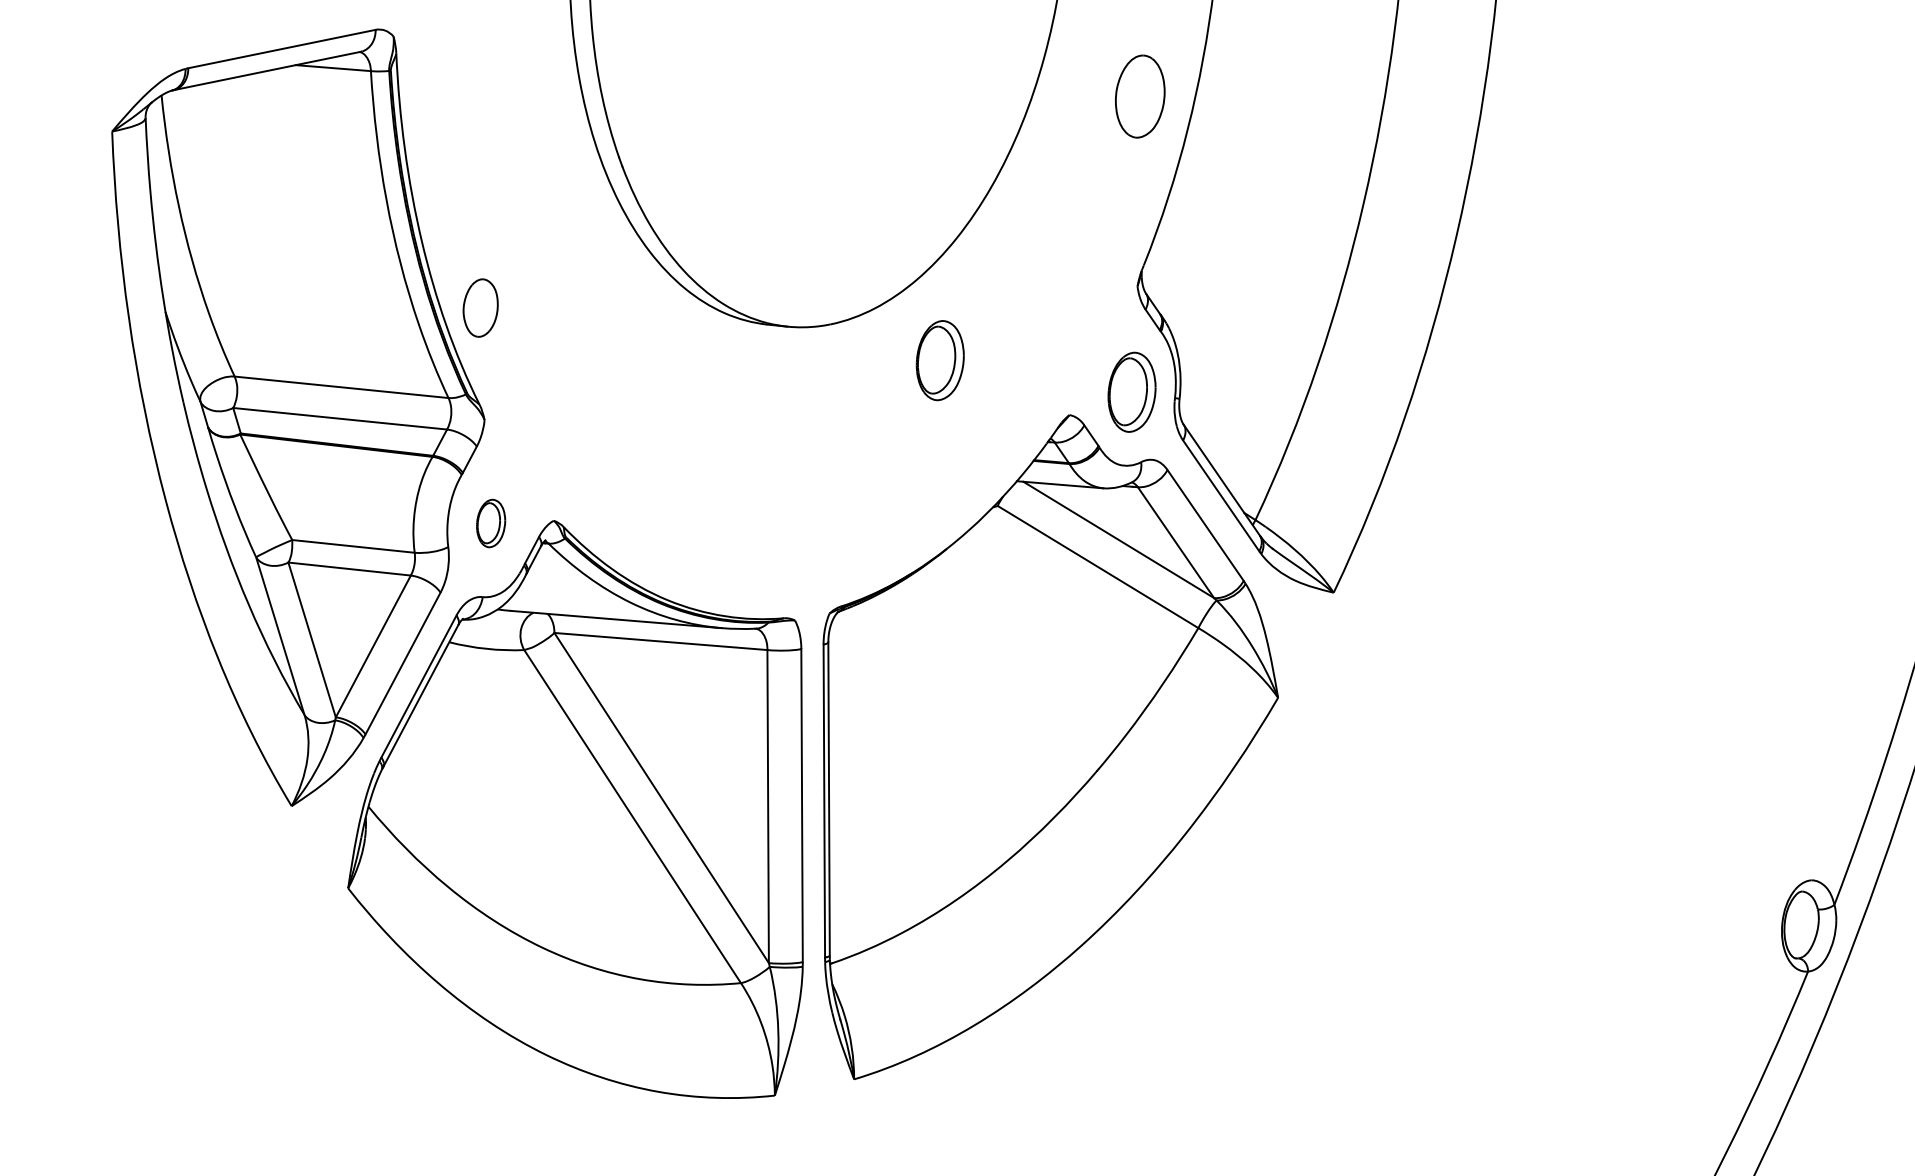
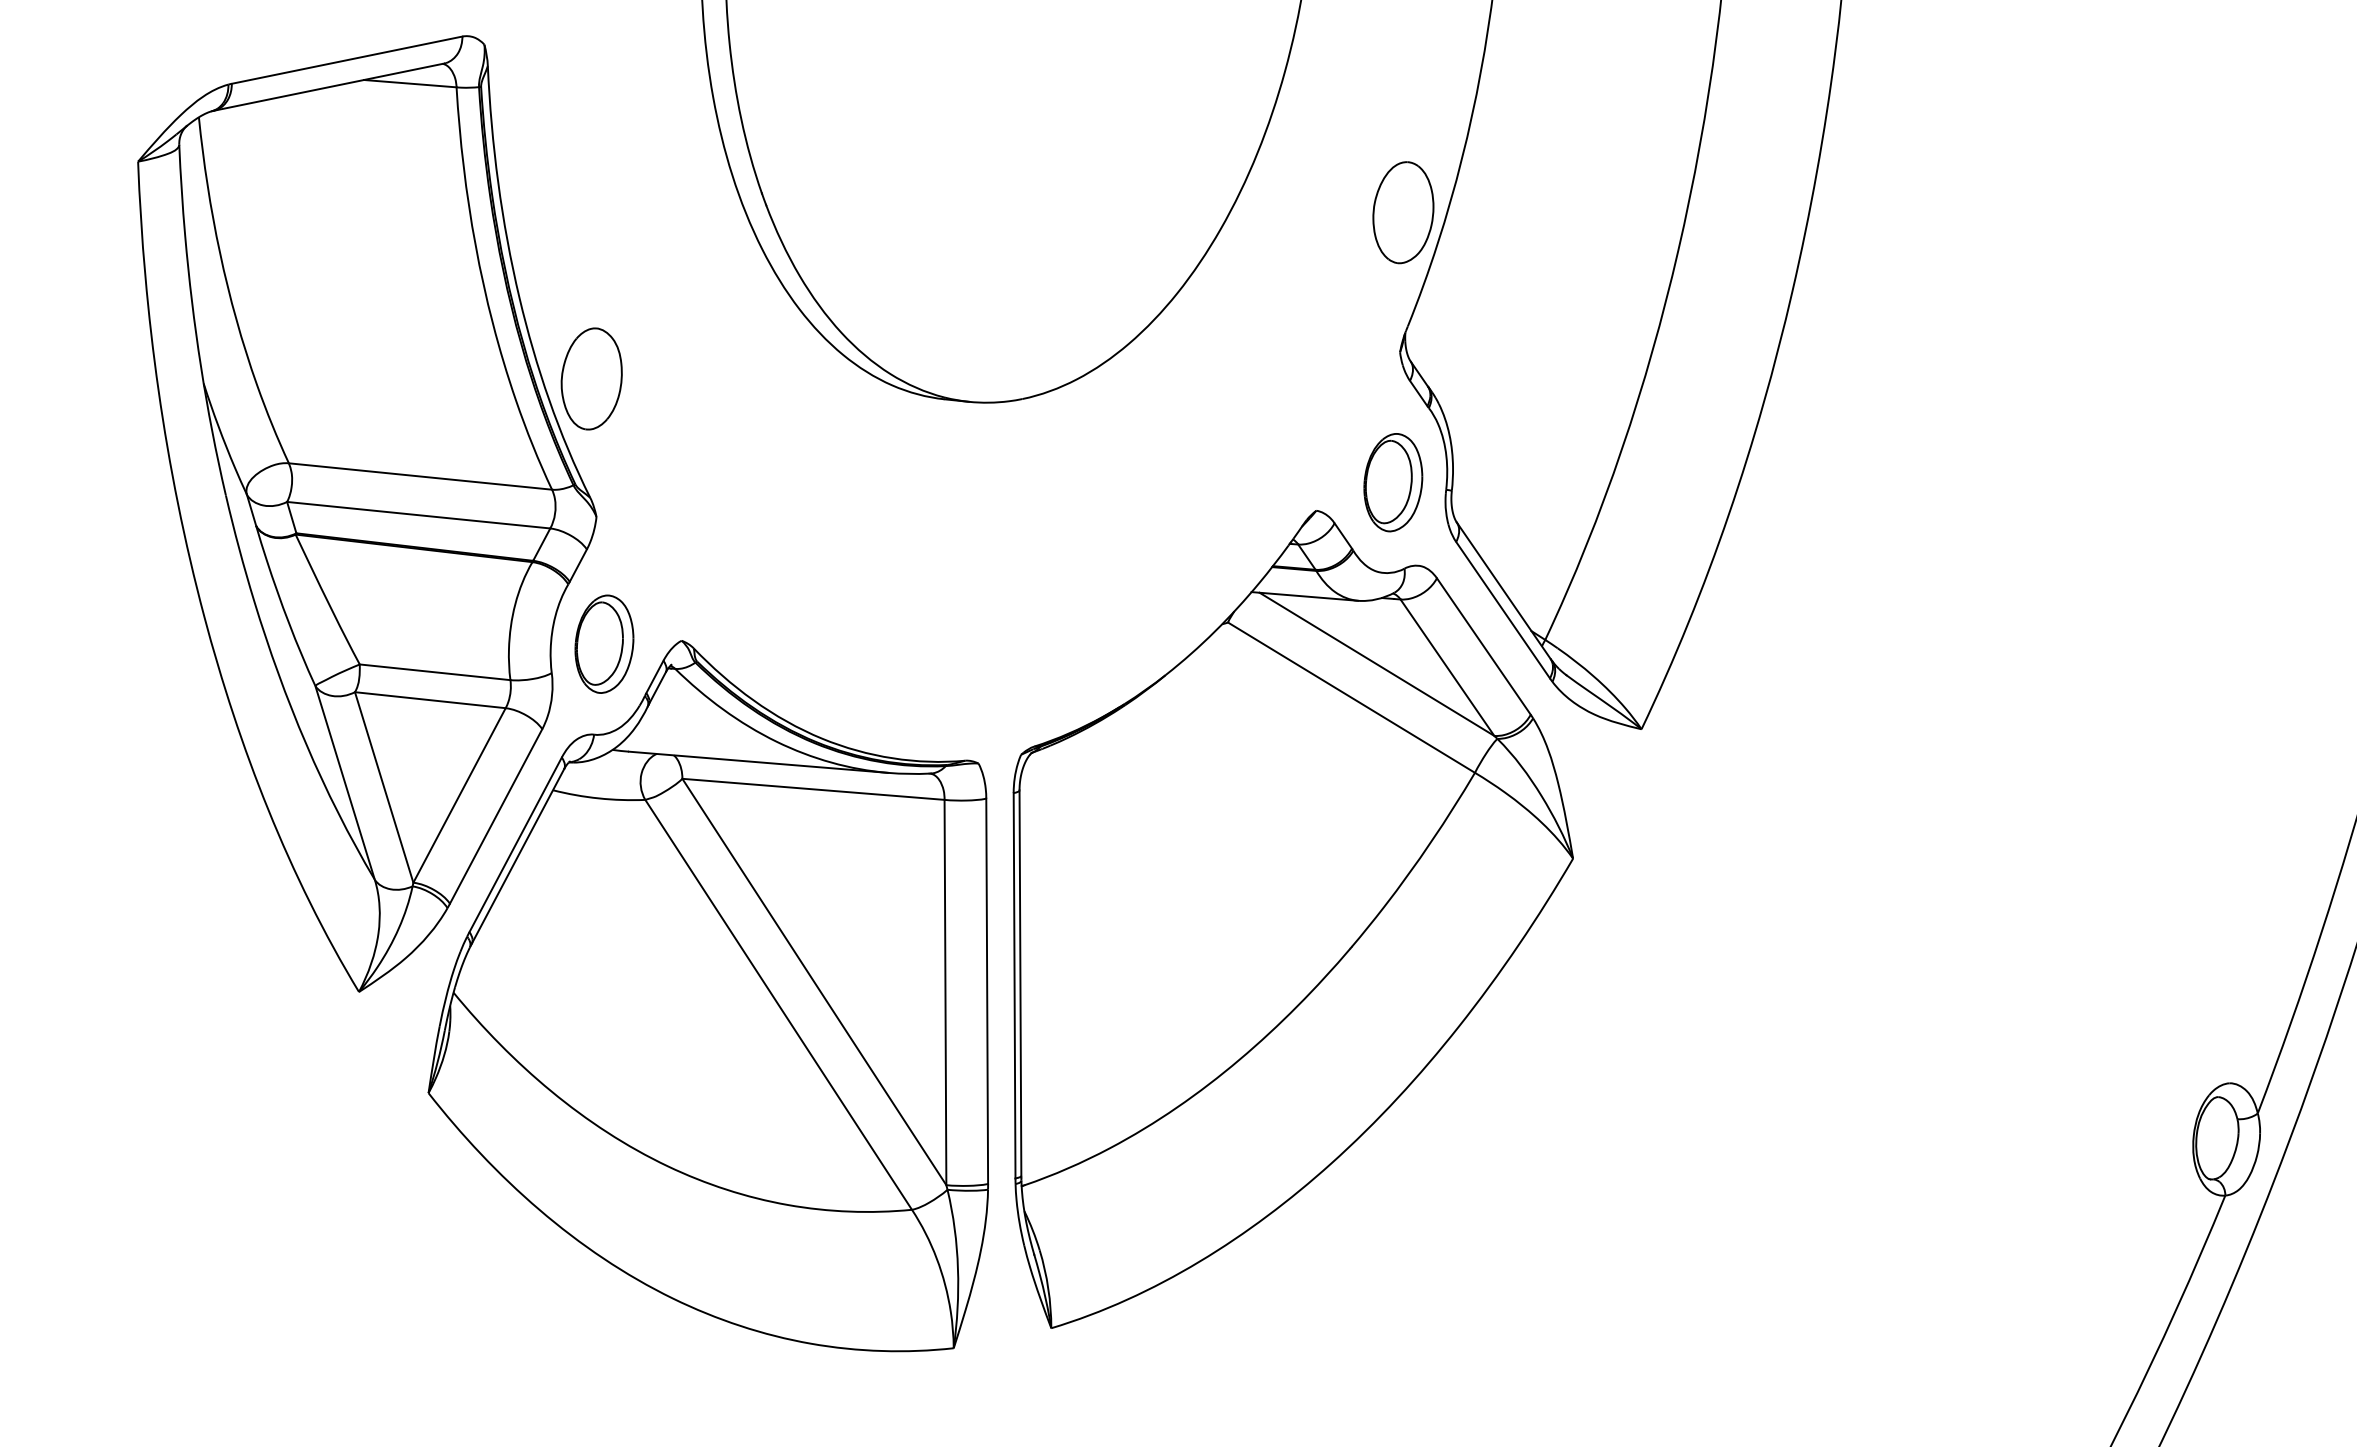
part: (1140, 96) -> (1403, 212), moved
part: (480, 307) -> (591, 378), size x1.43
part: (940, 360) -> (1157, 443), removed
part: (491, 523) -> (604, 643), size x1.67

